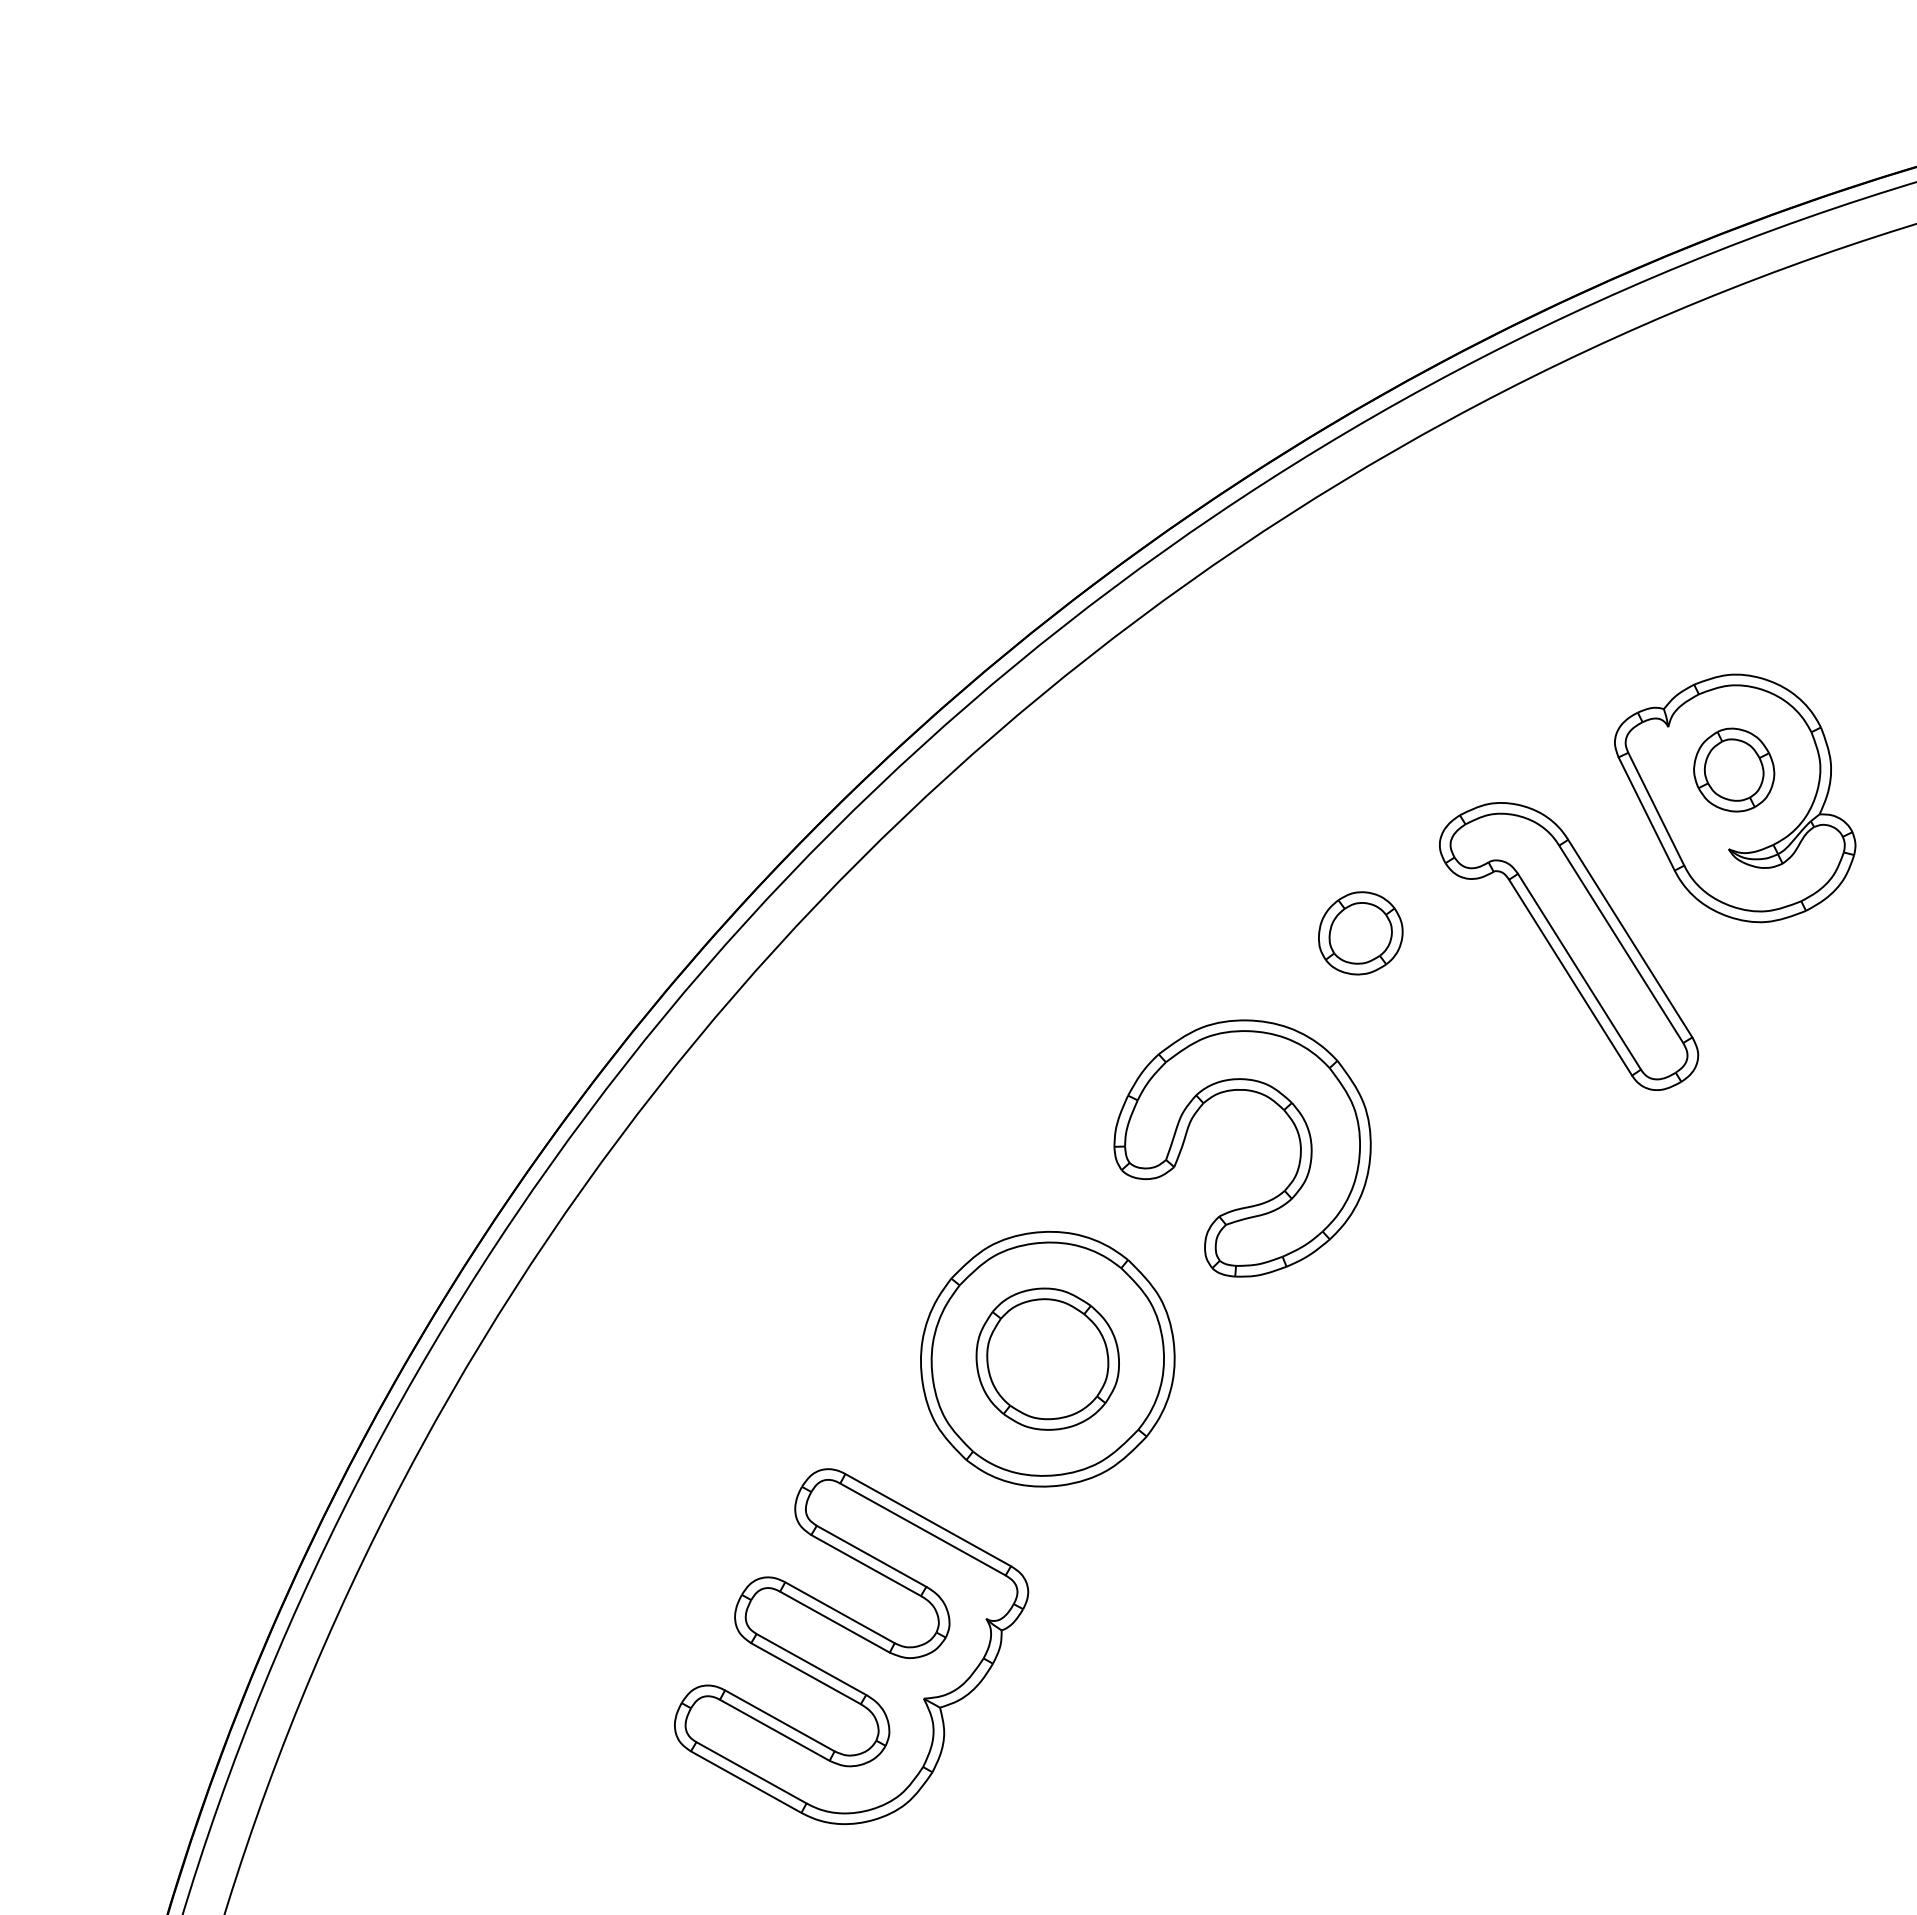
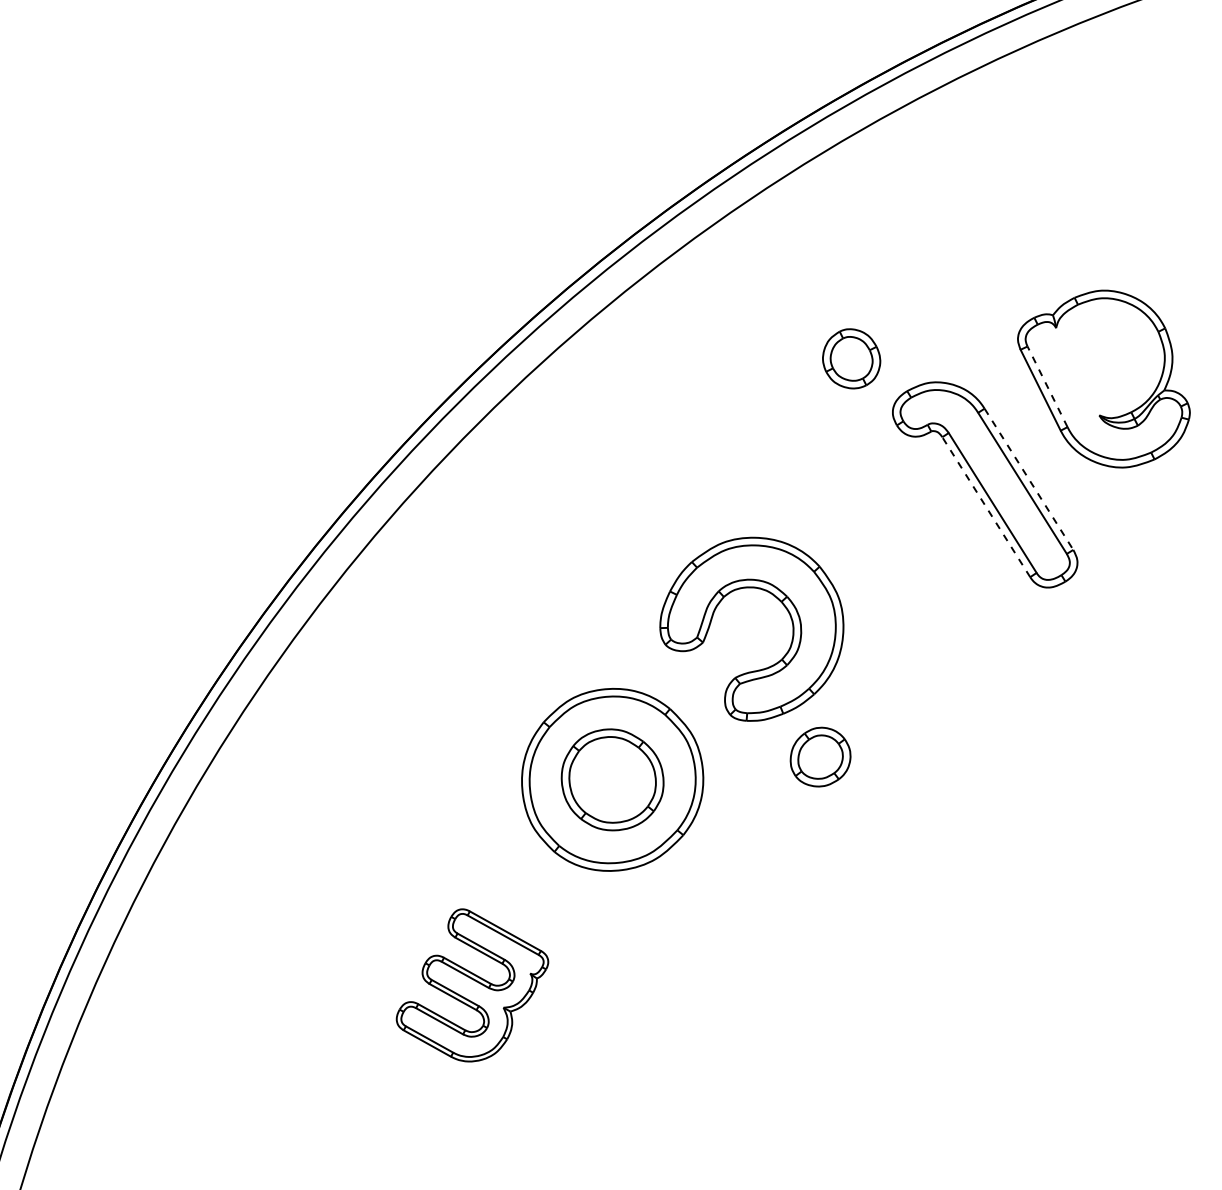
part: (1734, 769) -> (851, 358), moved
line: (1656, 809) -> (1047, 387), solid -> dashed
part: (1360, 933) -> (820, 757), moved
line: (1630, 938) -> (1029, 479), solid -> dashed
line: (1570, 977) -> (986, 507), solid -> dashed
part: (851, 1646) -> (472, 985), size x0.6

